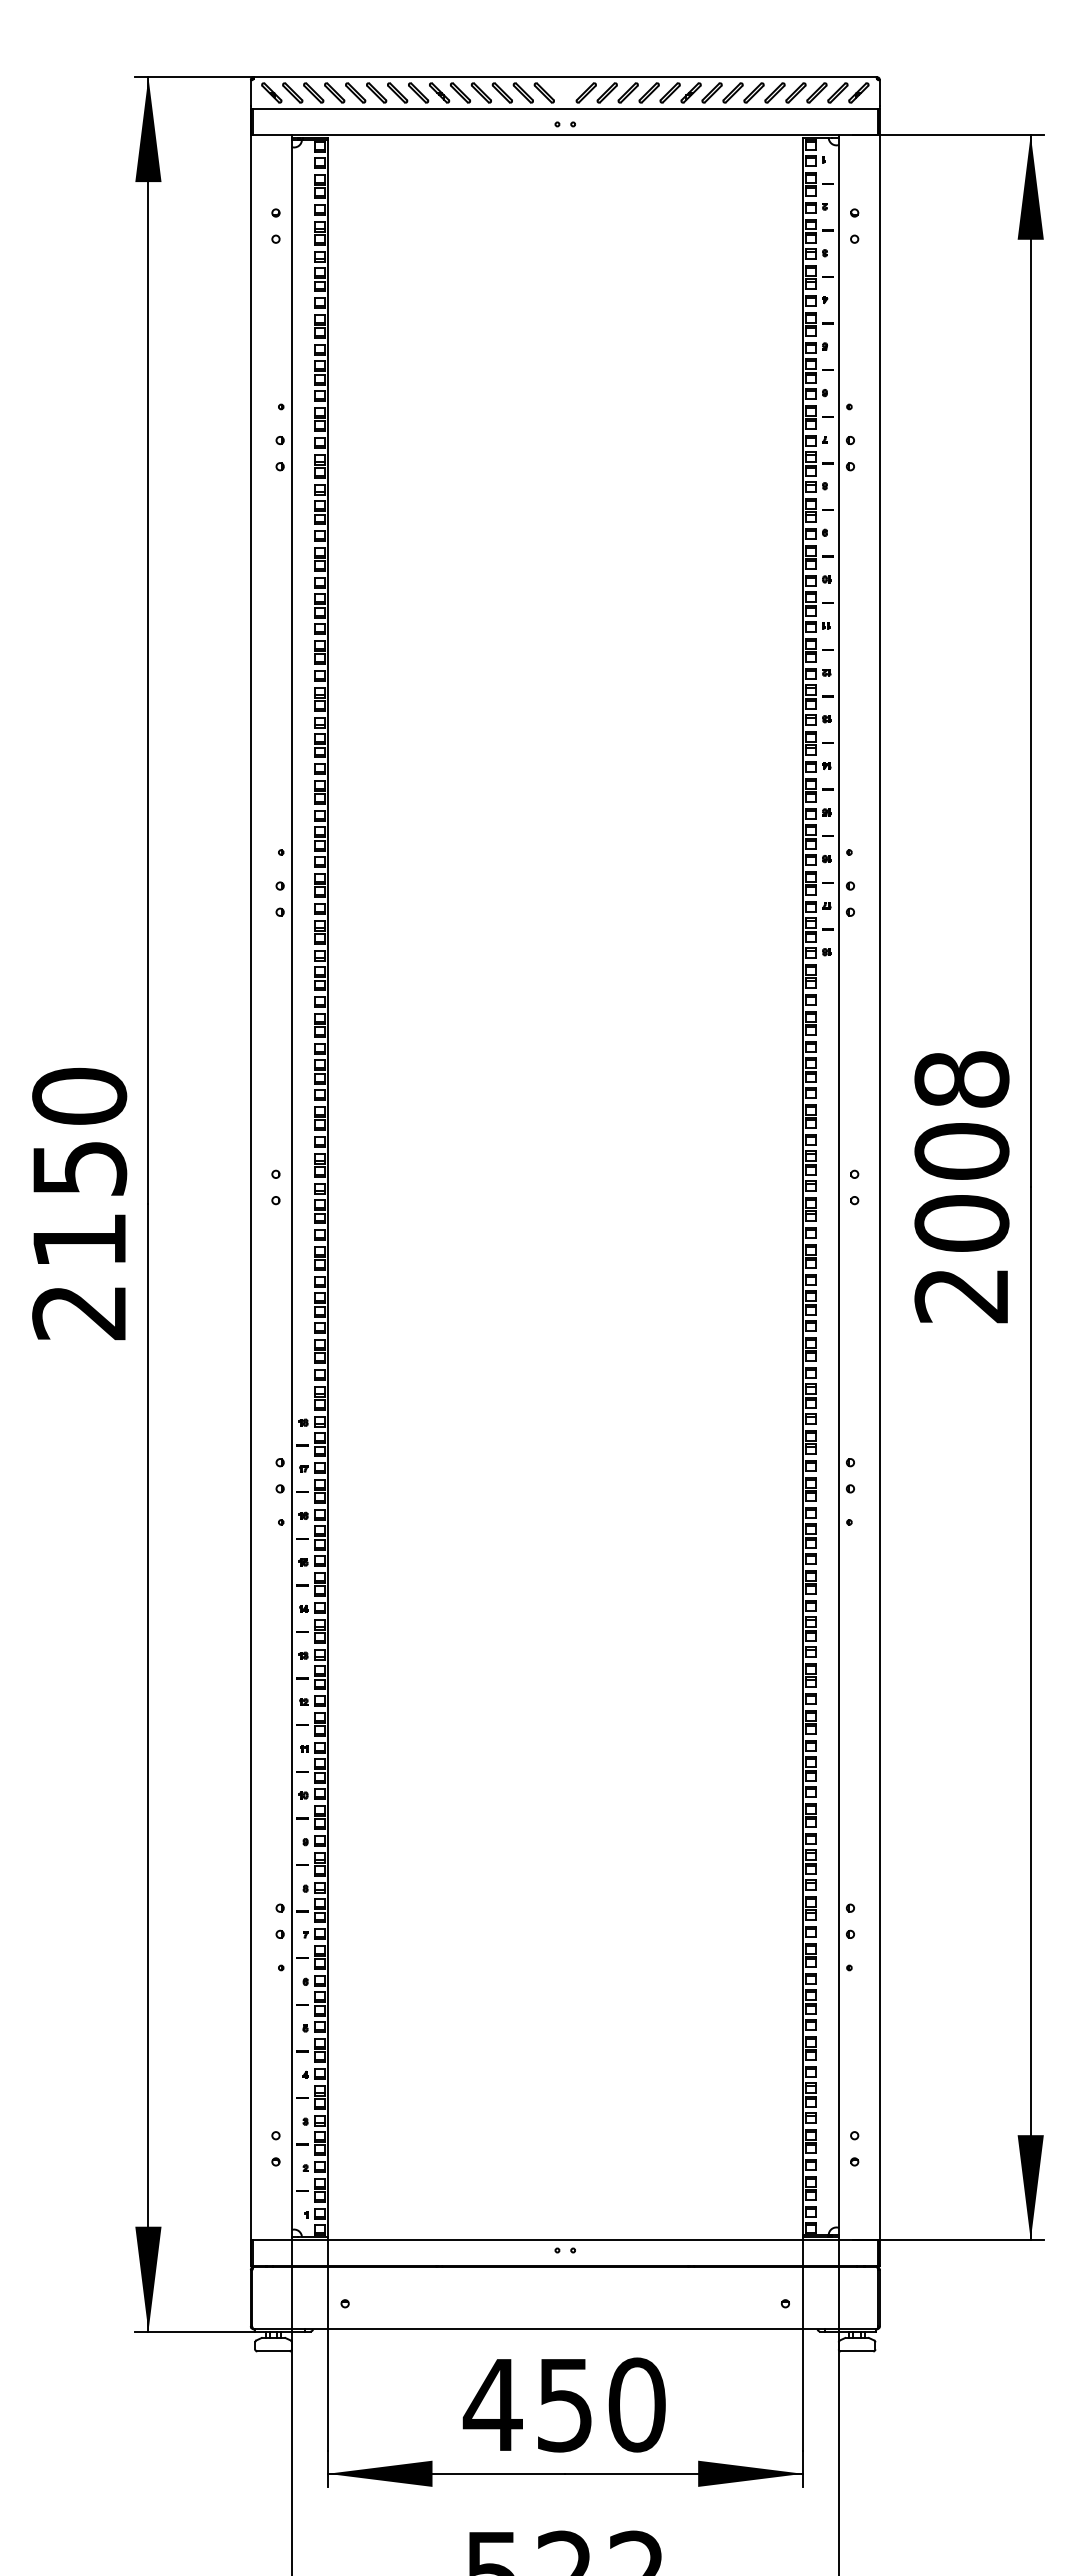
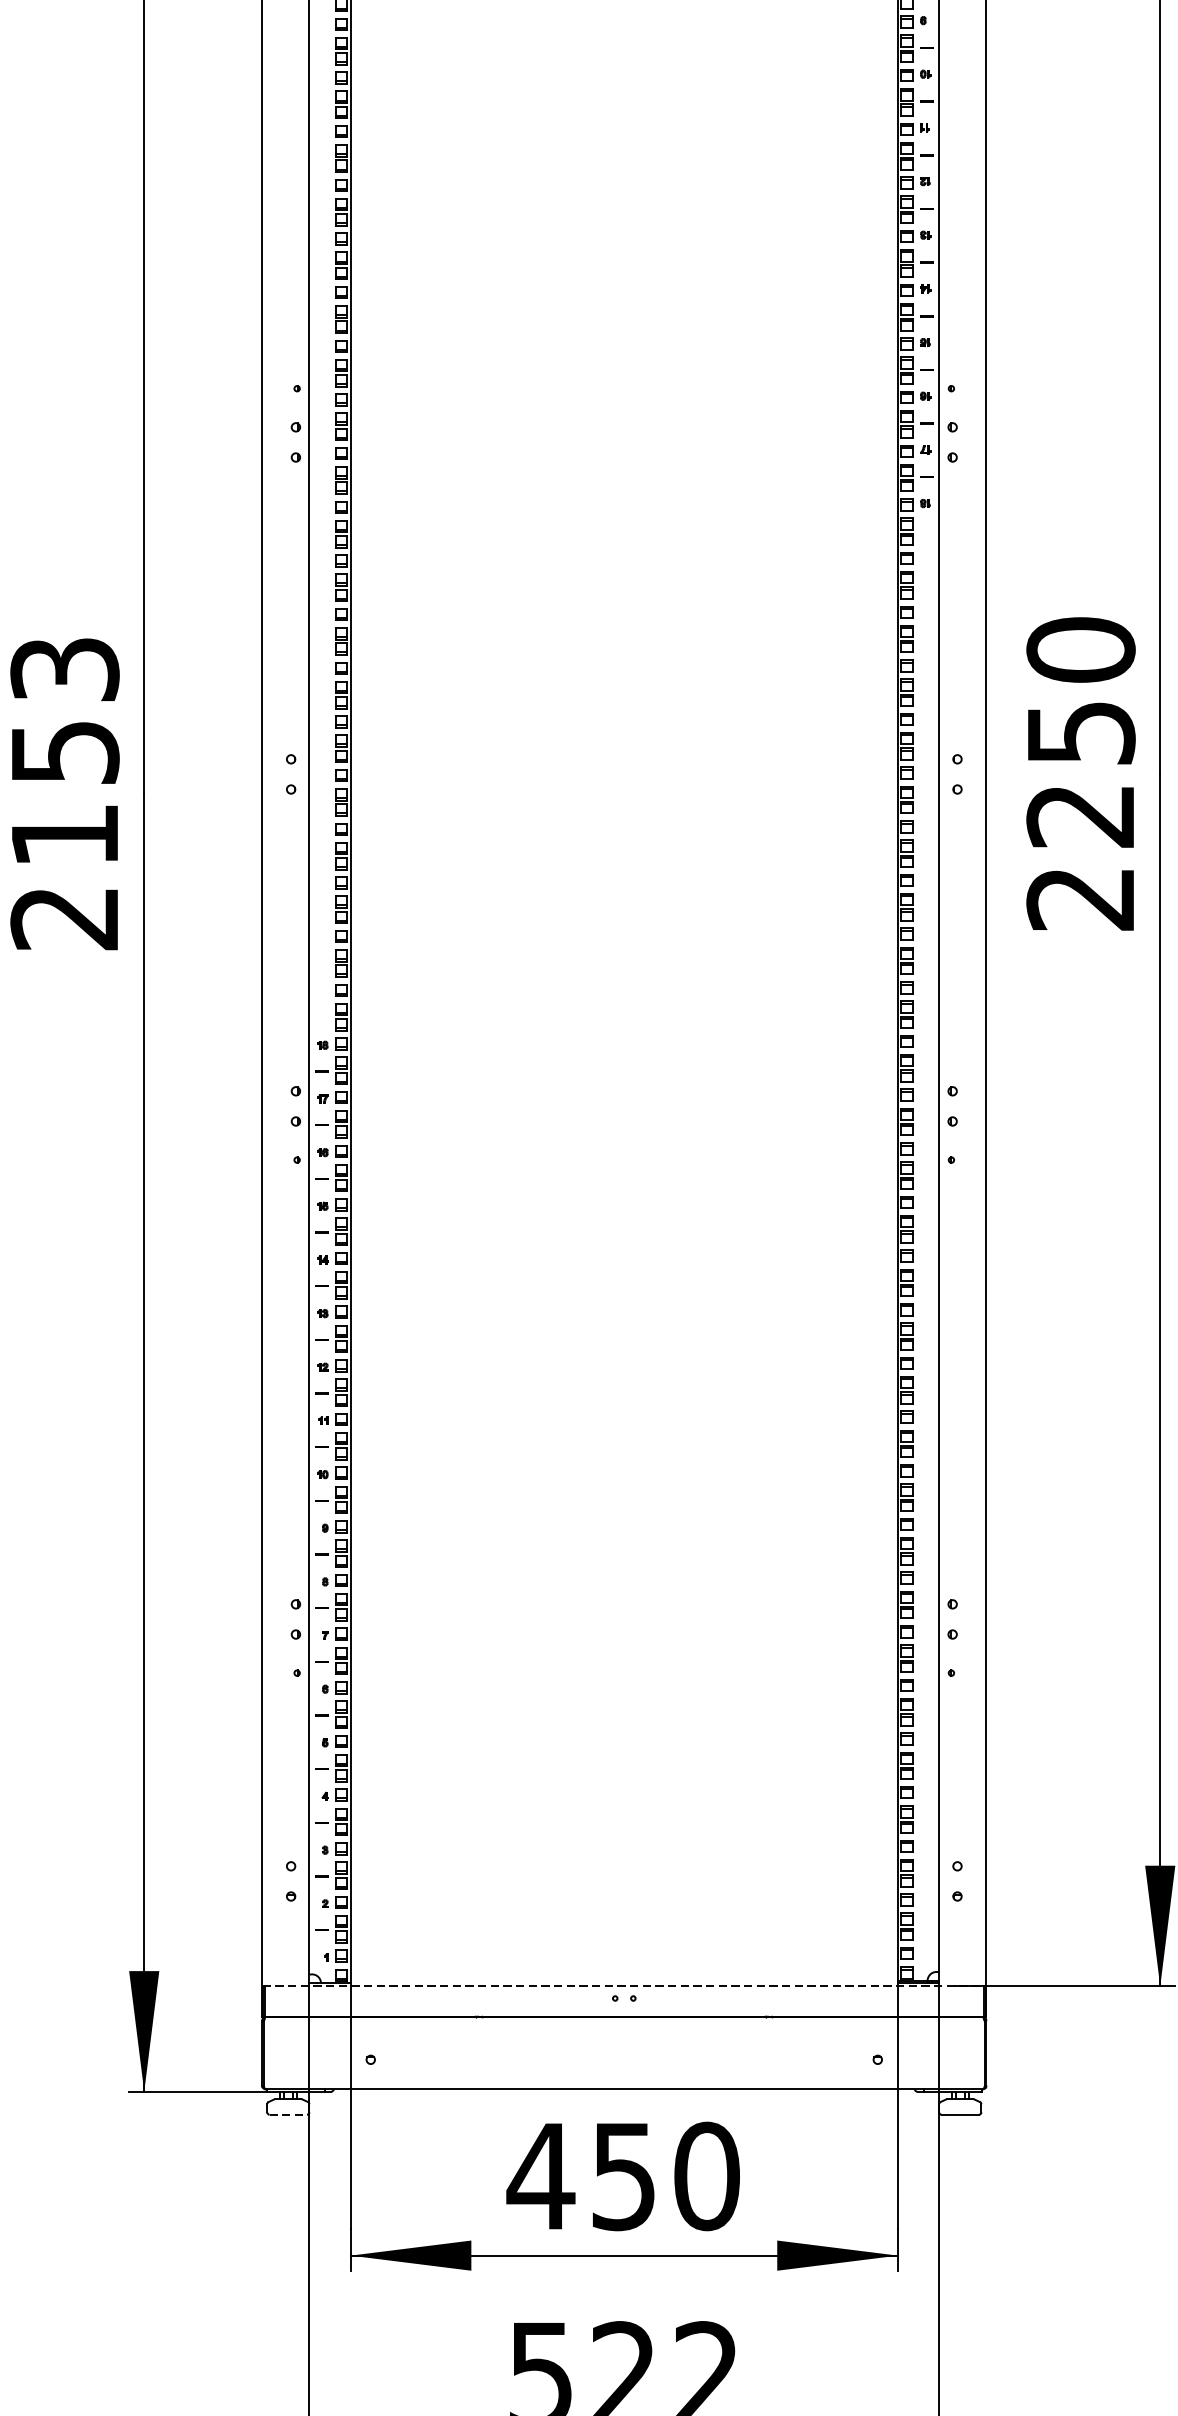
text: (79, 1095) -> (64, 668), 2150 -> 2153
text: (961, 1151) -> (1080, 732), 2008 -> 2250
line: (565, 2240) -> (624, 1986), solid -> dashed
line: (274, 2351) -> (289, 2114), solid -> dashed

